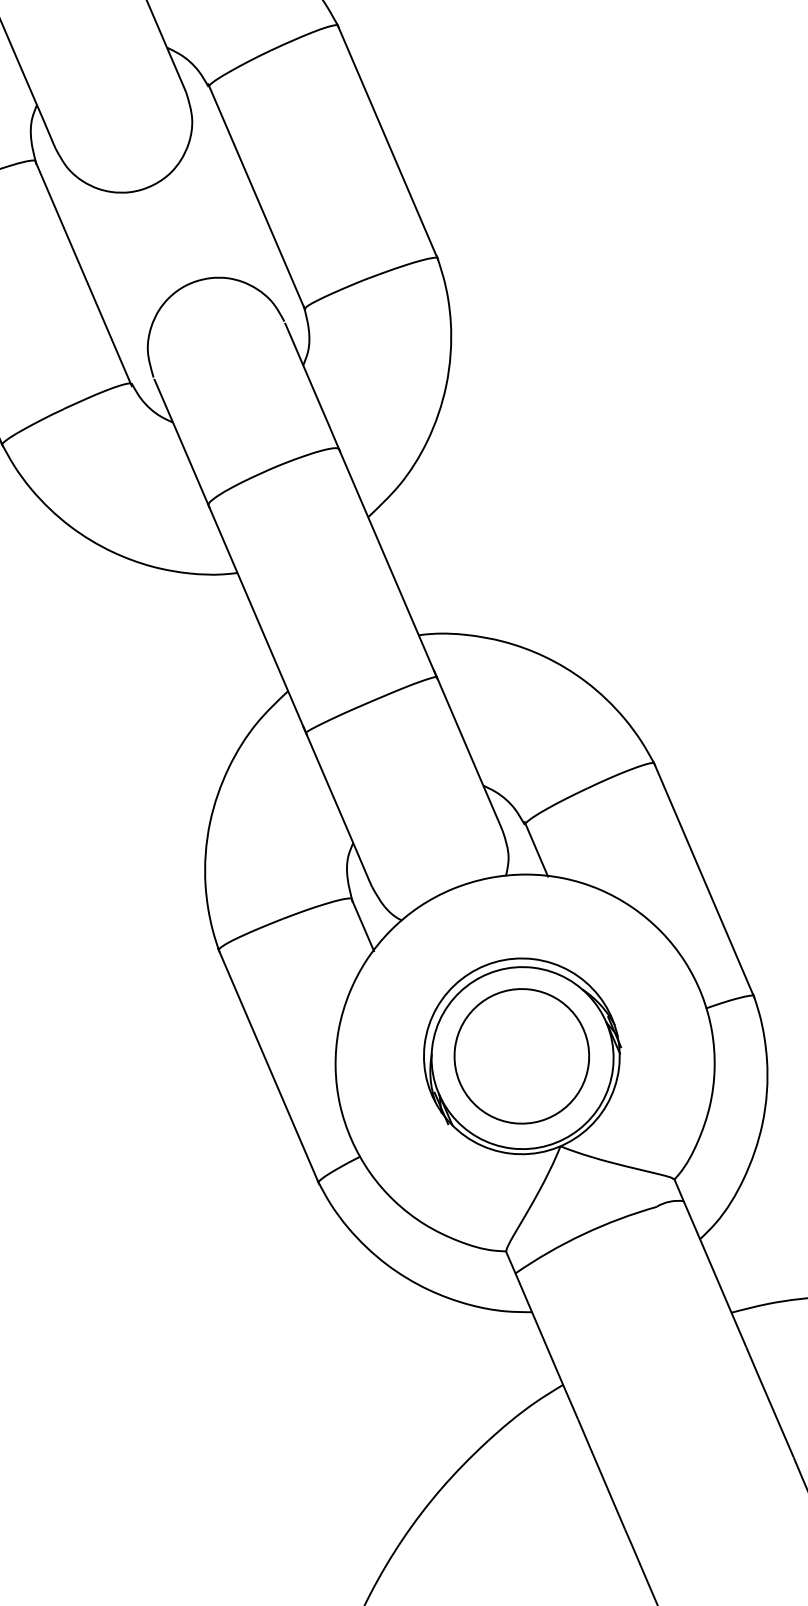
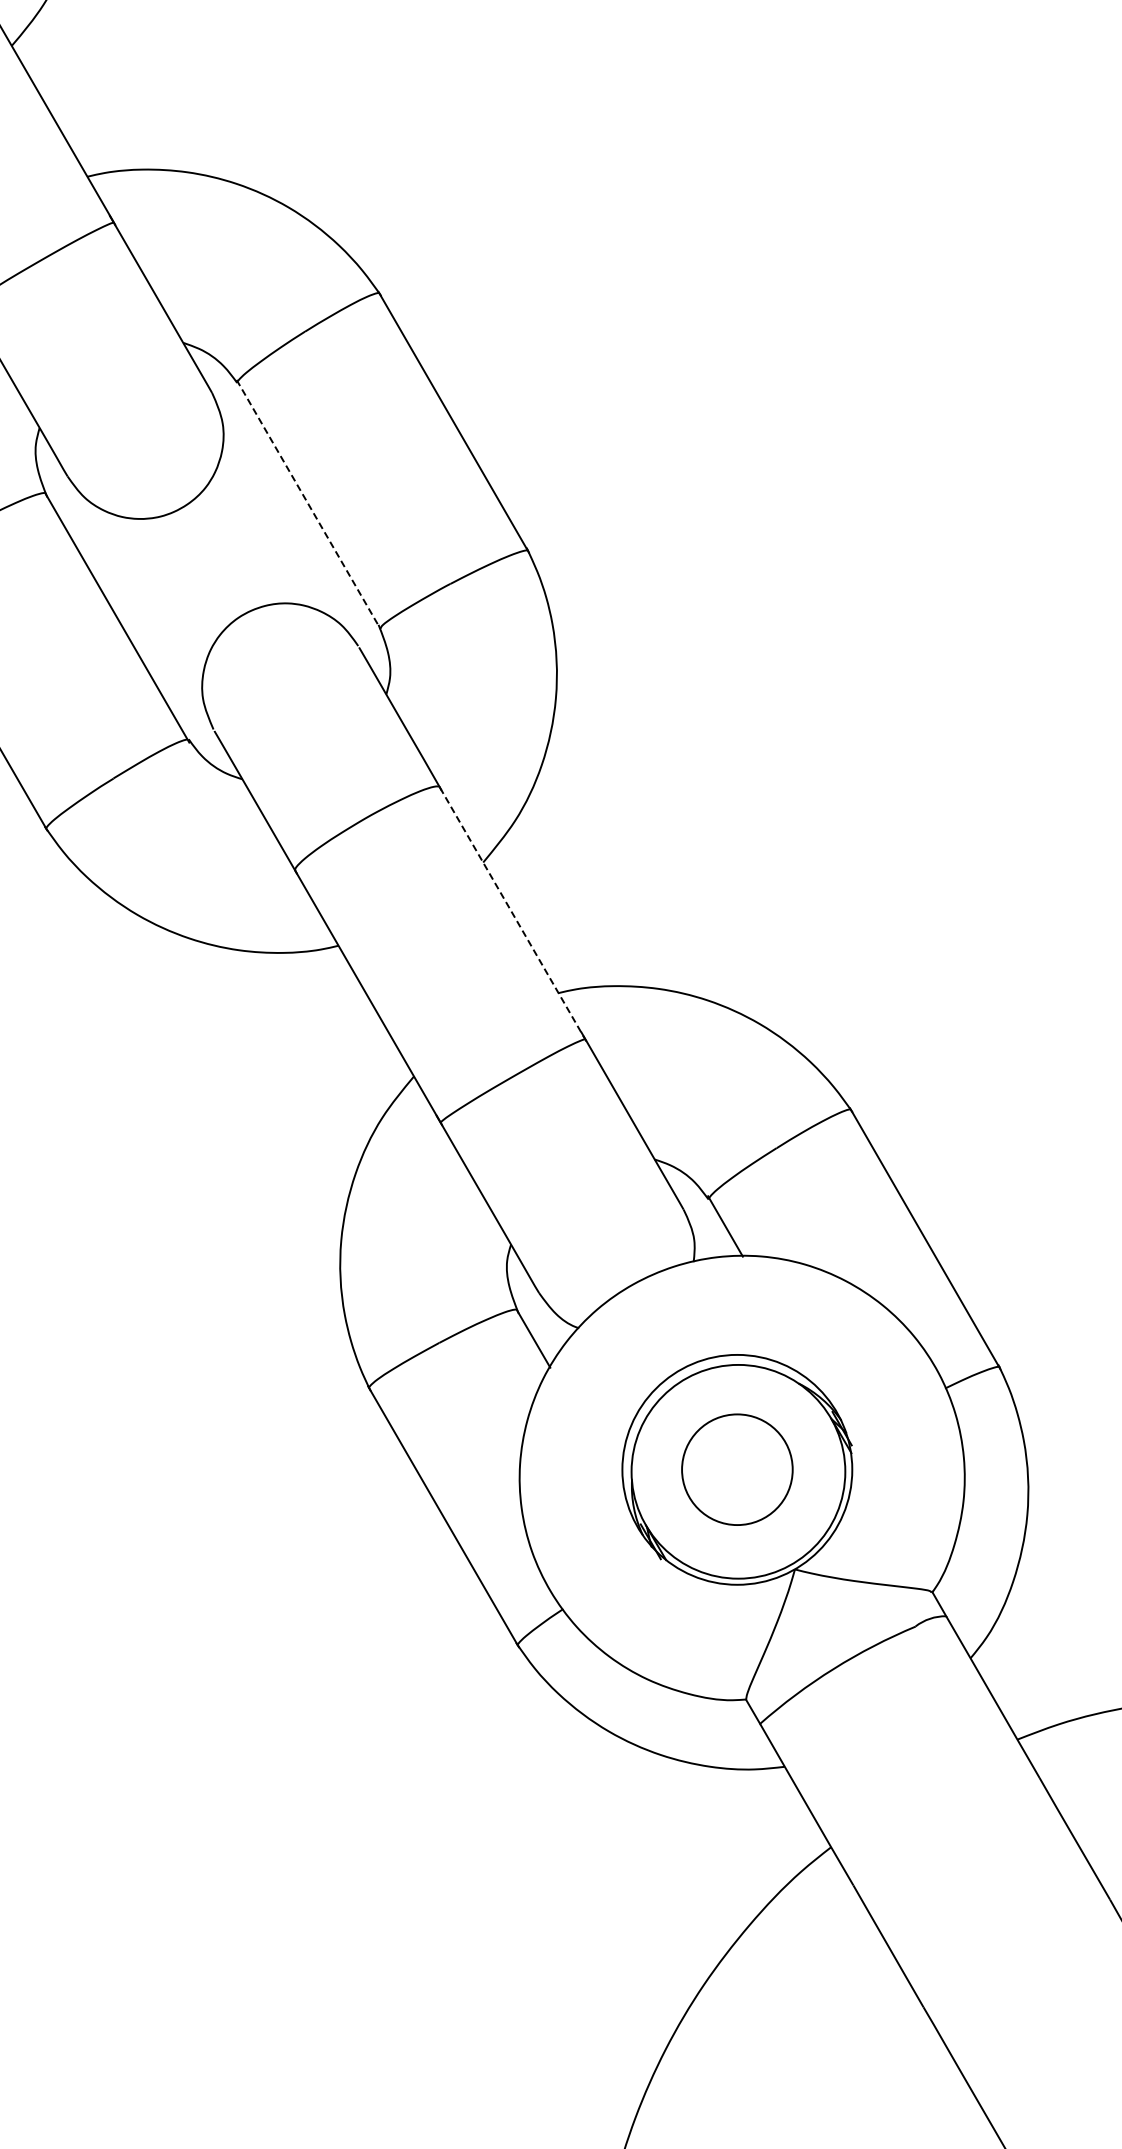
line: (256, 196) -> (308, 504), solid -> dashed
line: (388, 564) -> (513, 914), solid -> dashed
circle: (522, 1056) -> (737, 1469), size x0.7

